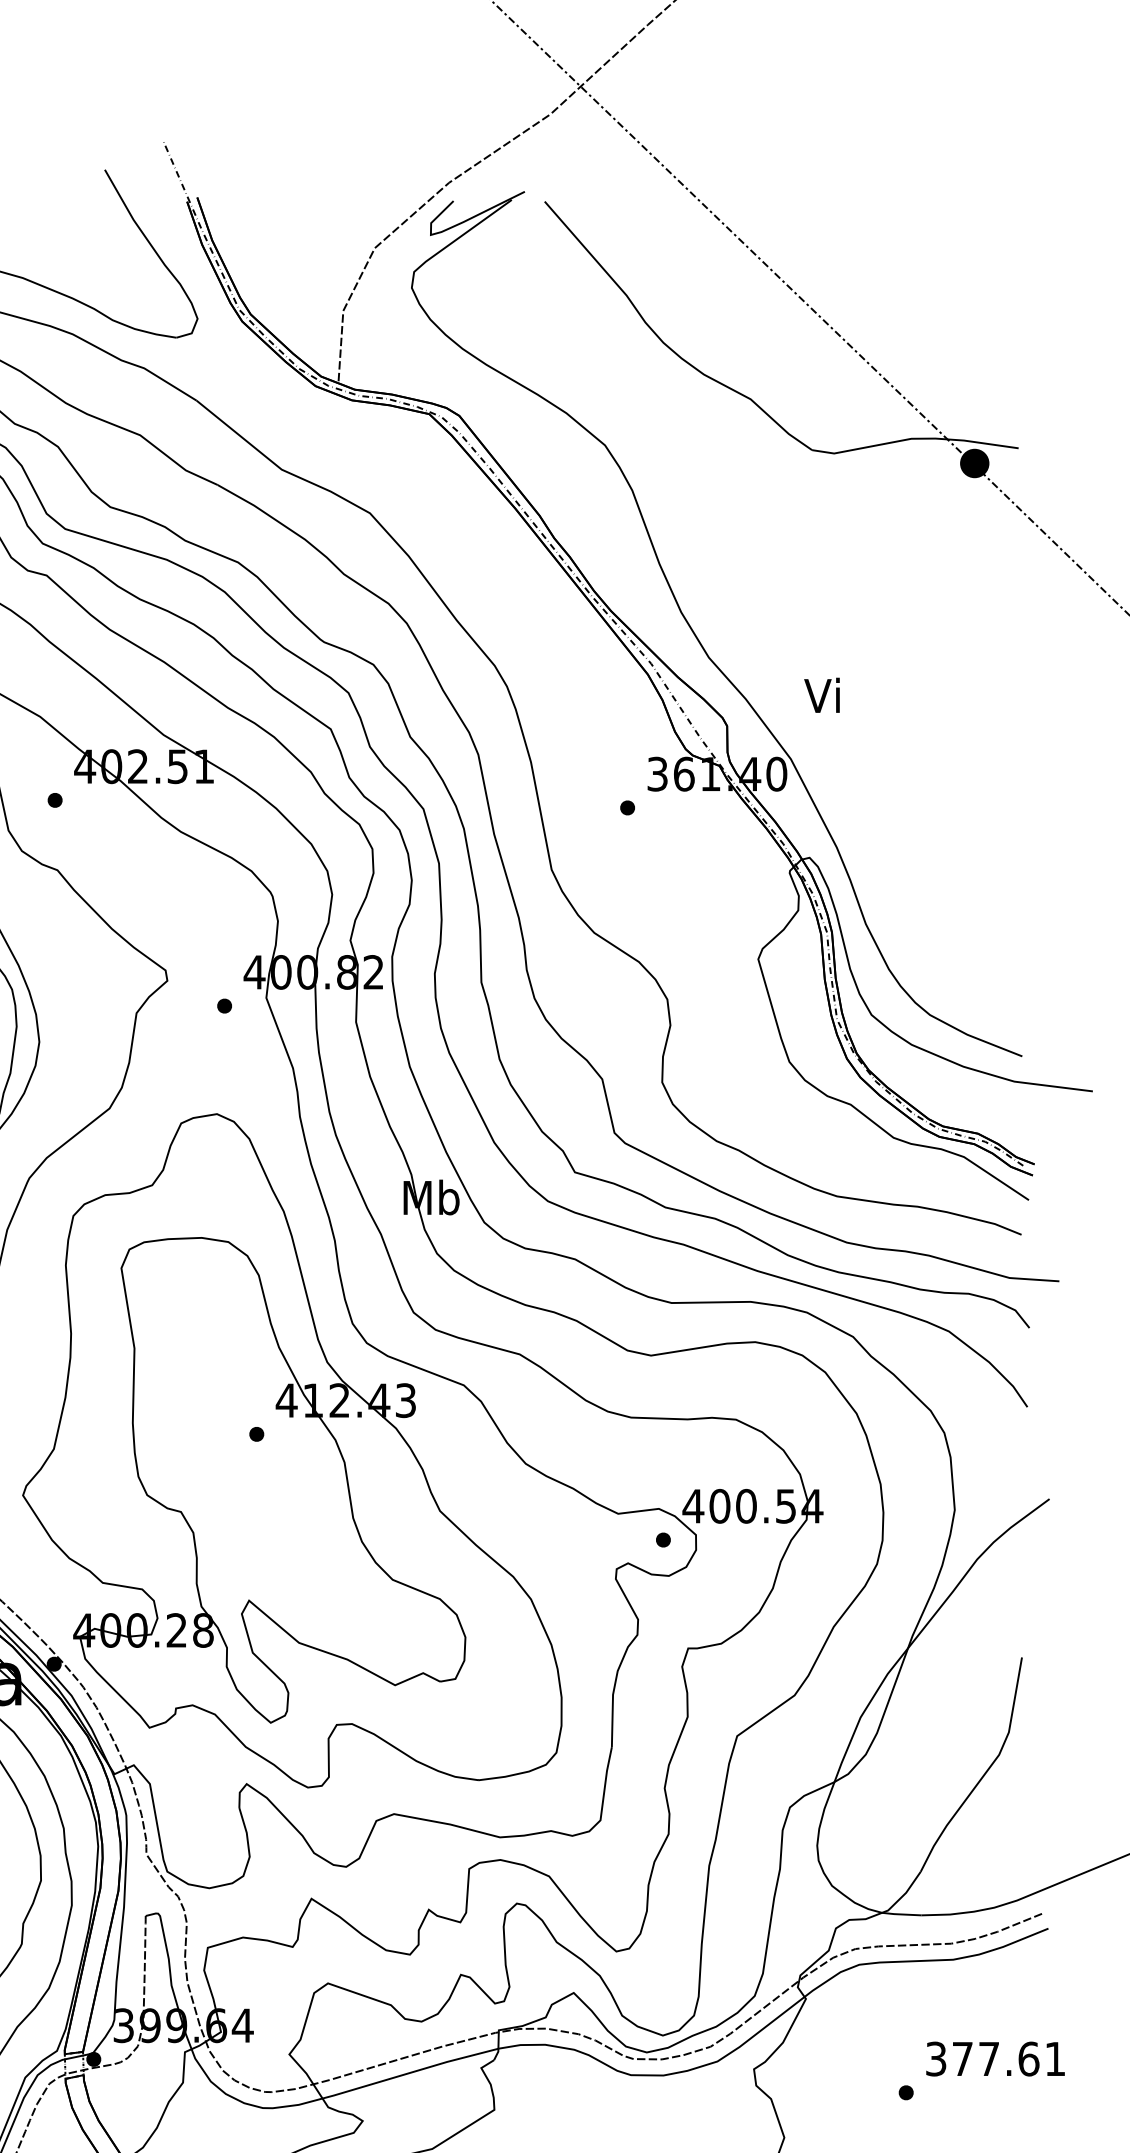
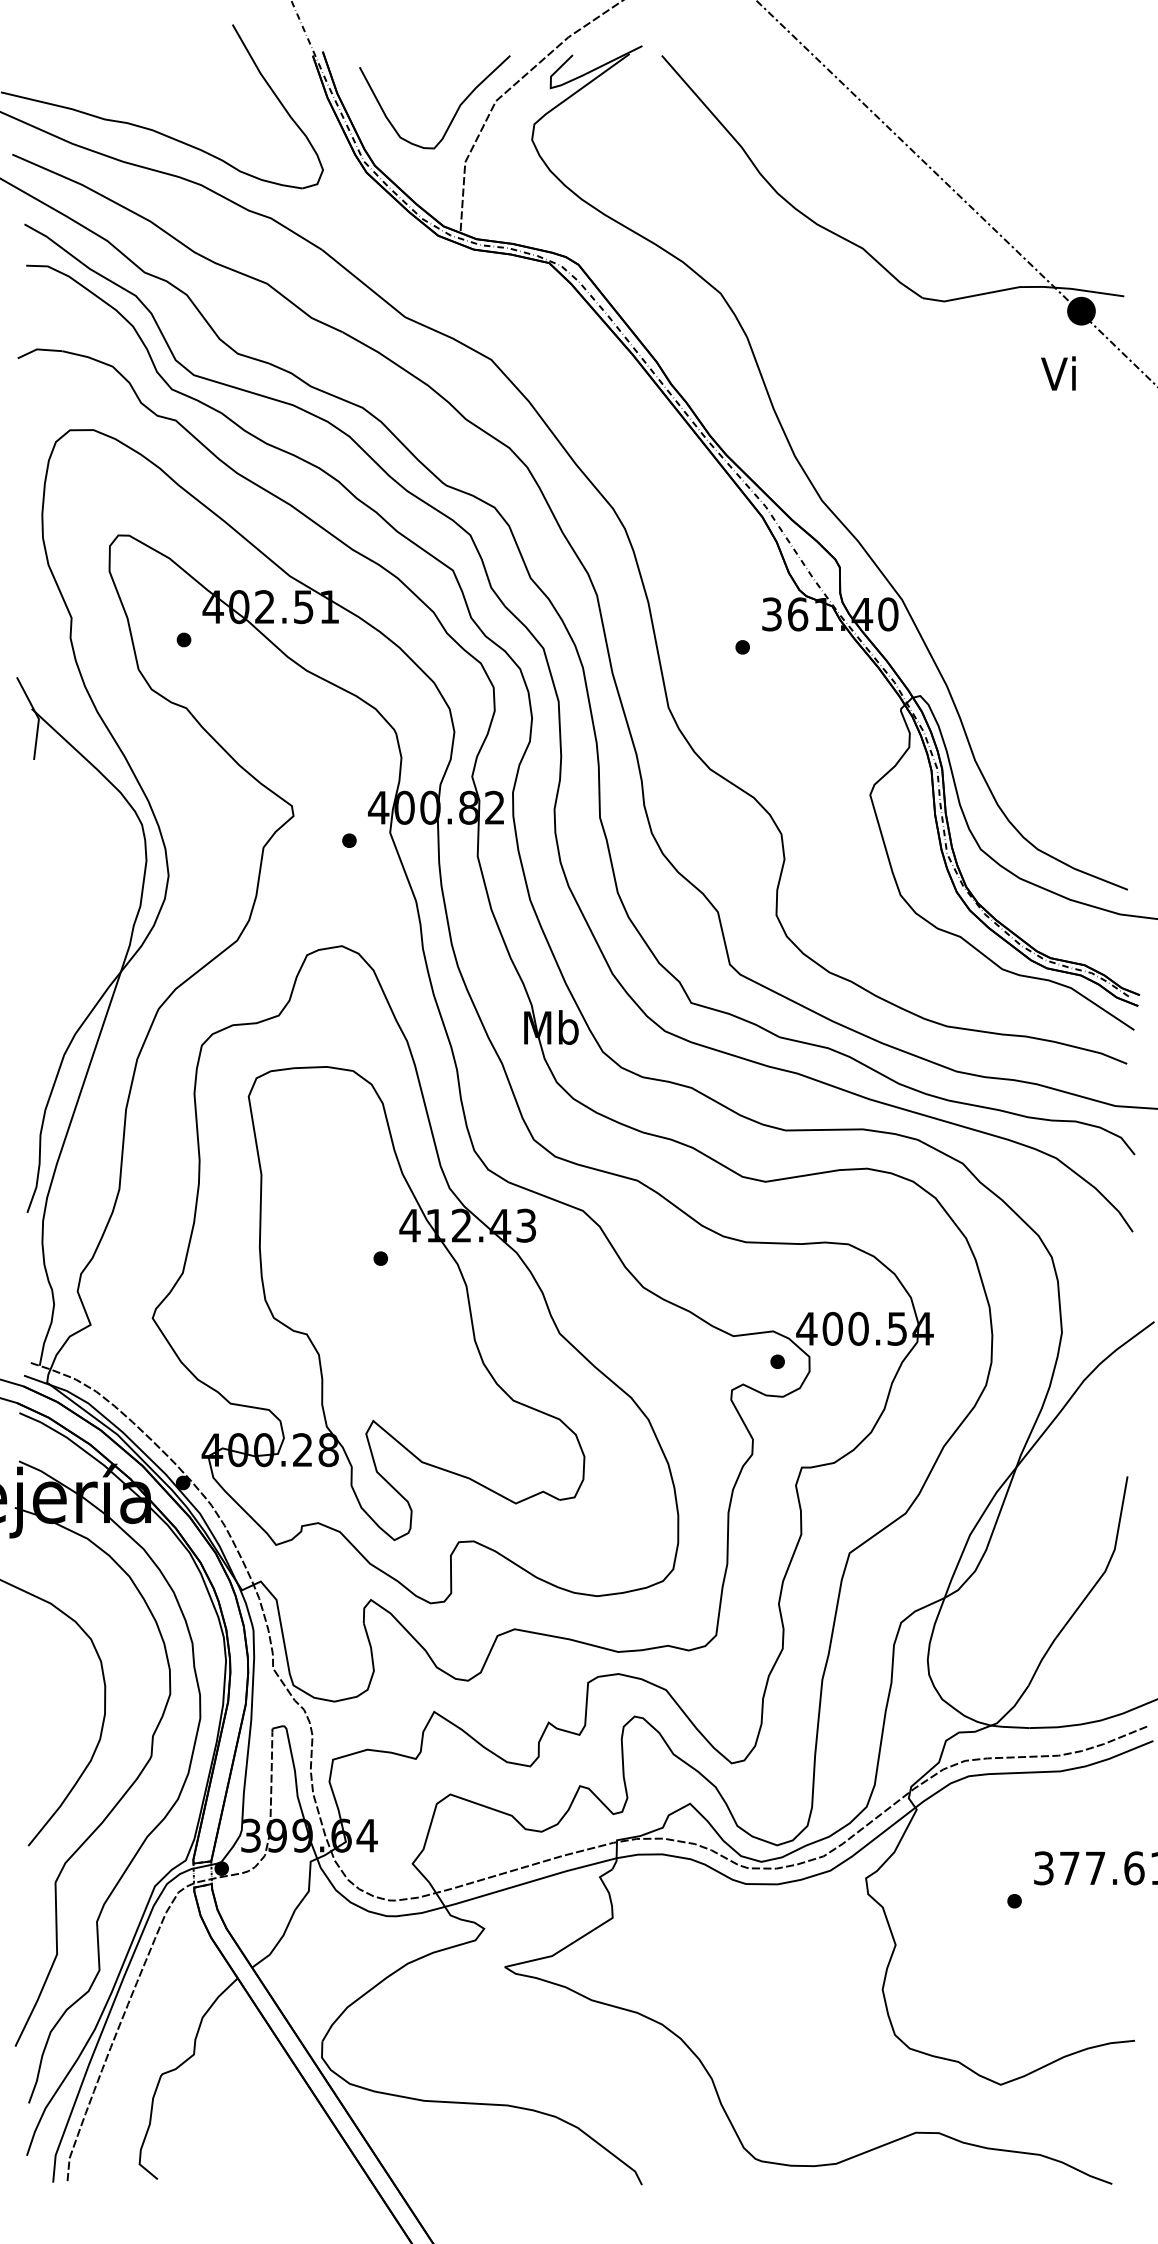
curve: (331, 262) -> (453, 115), added
text: (822, 695) -> (1058, 373), moved

